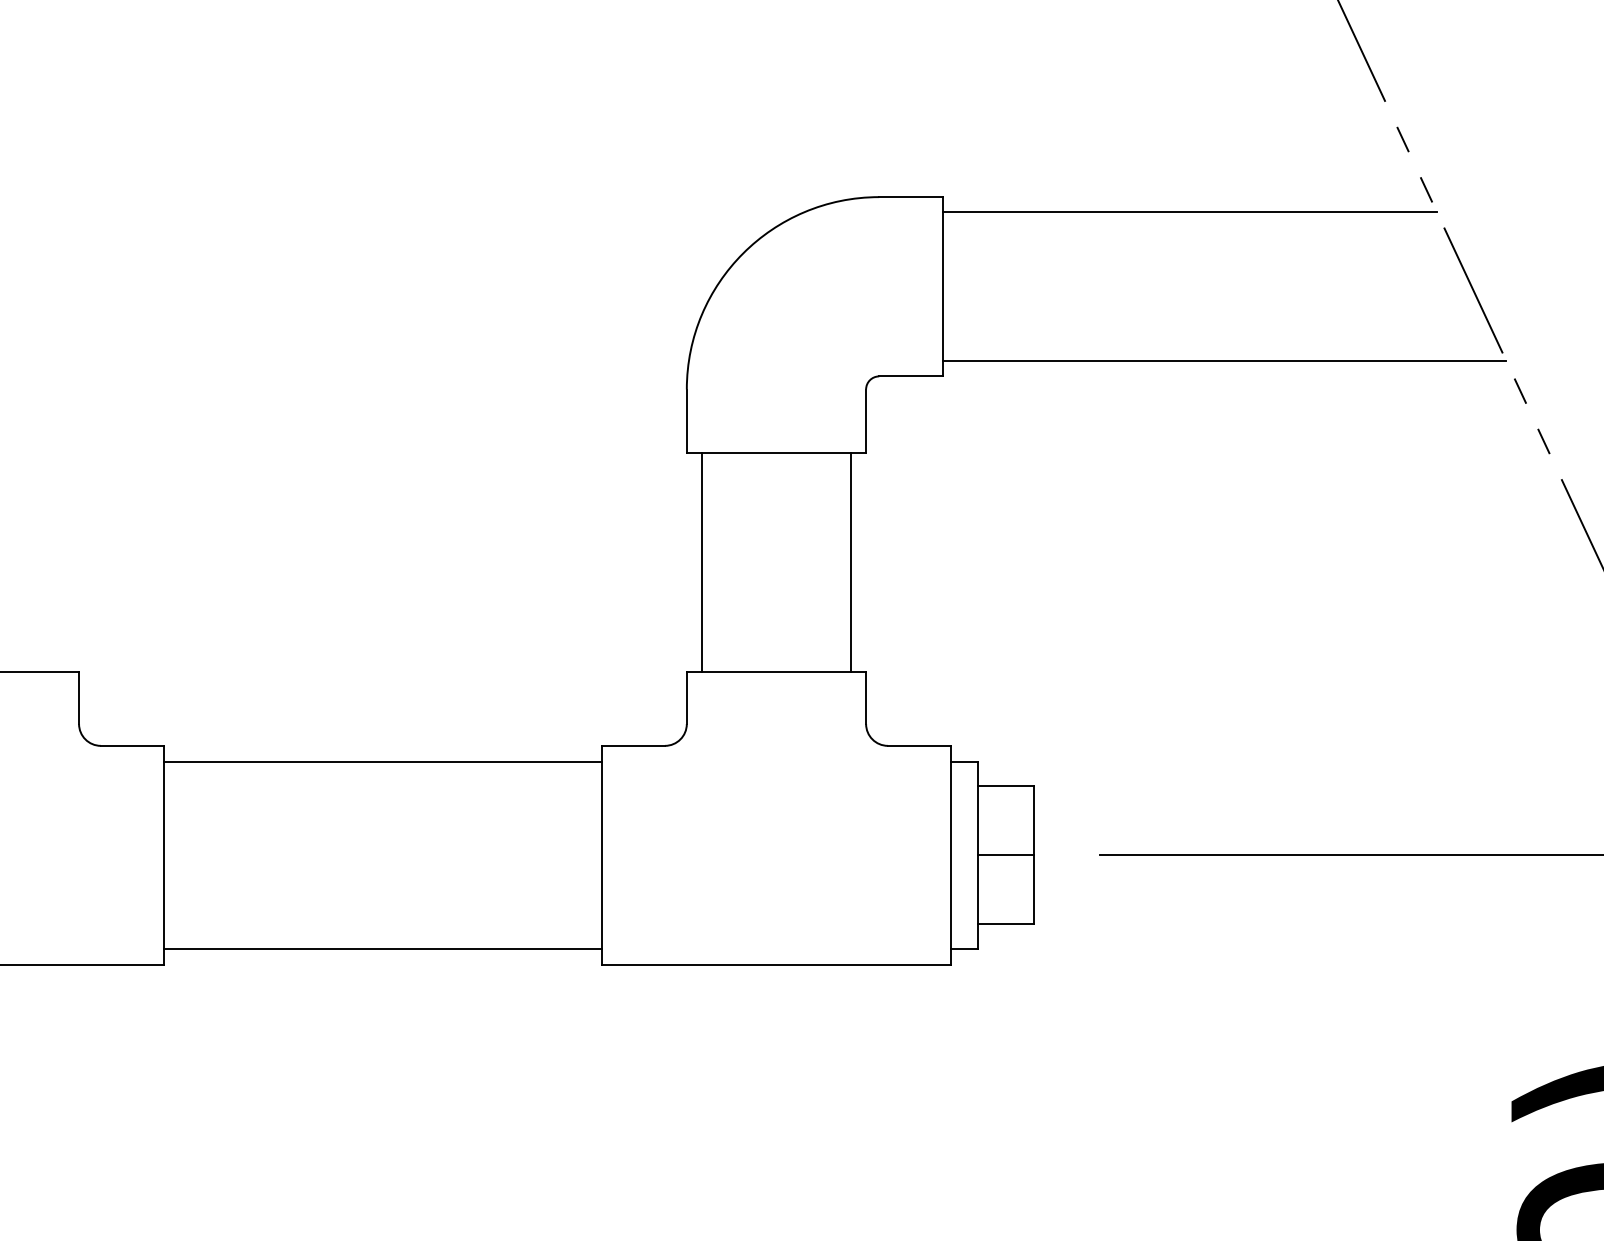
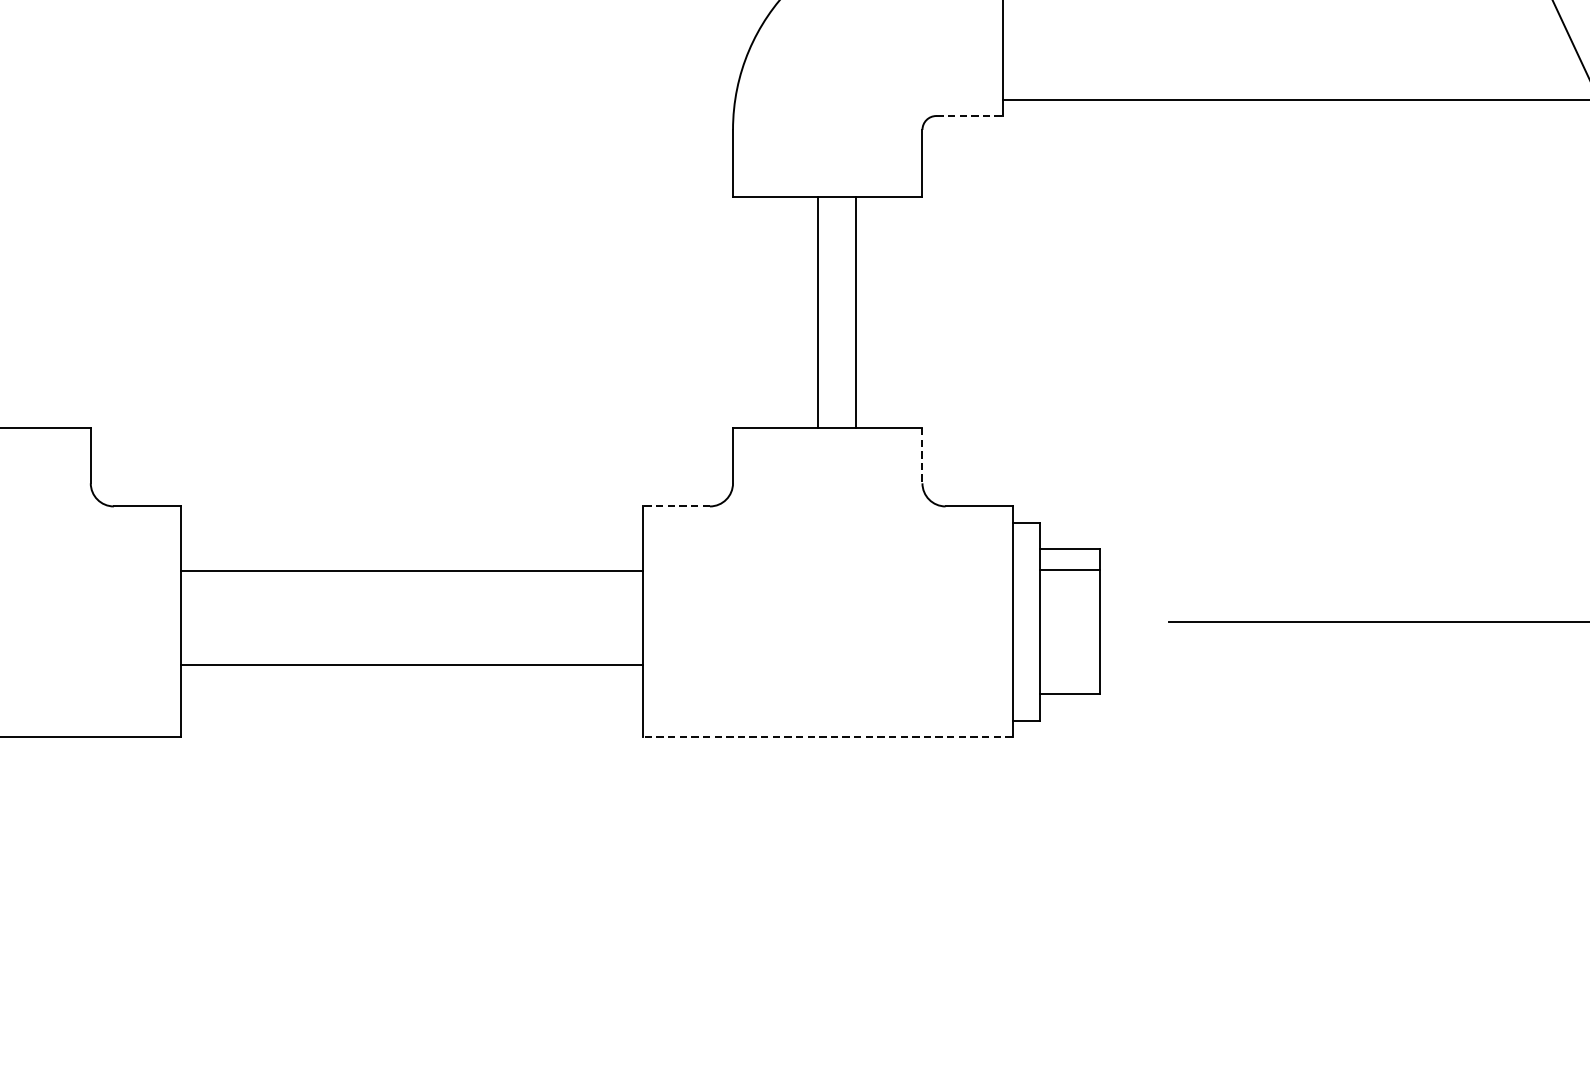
line: (910, 376) -> (969, 116), solid -> dashed
line: (702, 561) -> (818, 311), moved
line: (850, 561) -> (855, 311), moved
line: (866, 698) -> (922, 456), solid -> dashed
line: (633, 745) -> (676, 506), solid -> dashed
line: (382, 761) -> (411, 570), moved
line: (1005, 855) -> (1069, 570), moved
line: (382, 948) -> (411, 664), moved
line: (776, 964) -> (827, 737), solid -> dashed

